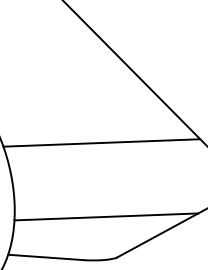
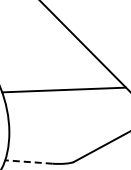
line: (105, 216) -> (66, 136), removed
line: (45, 258) -> (28, 162), solid -> dashed

